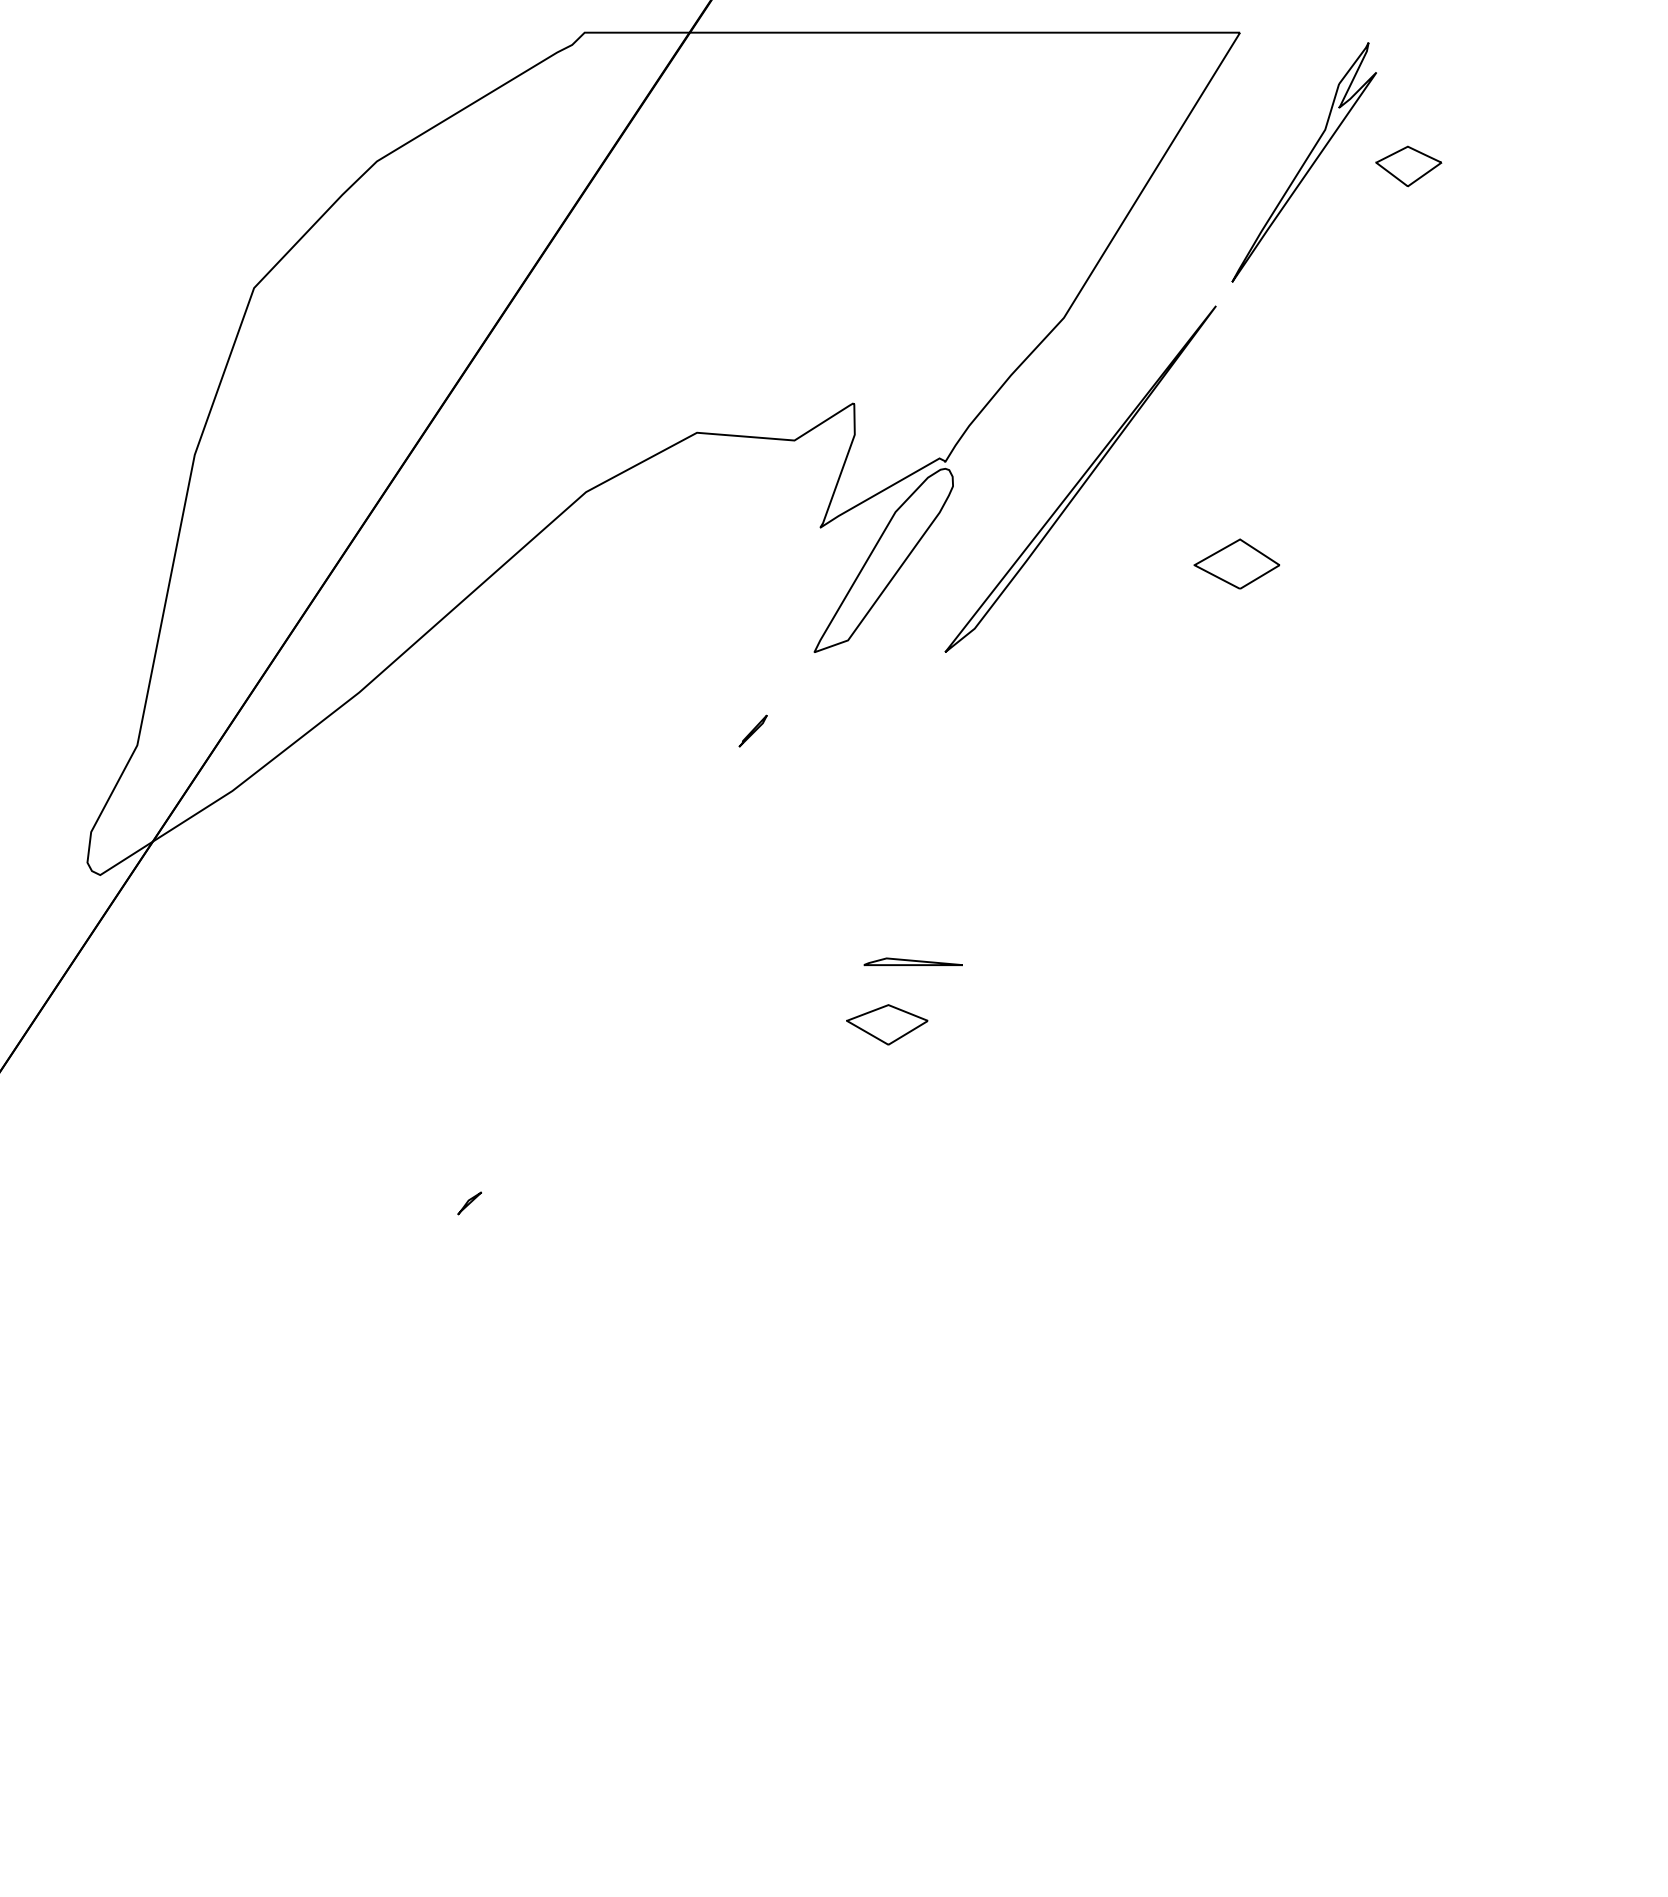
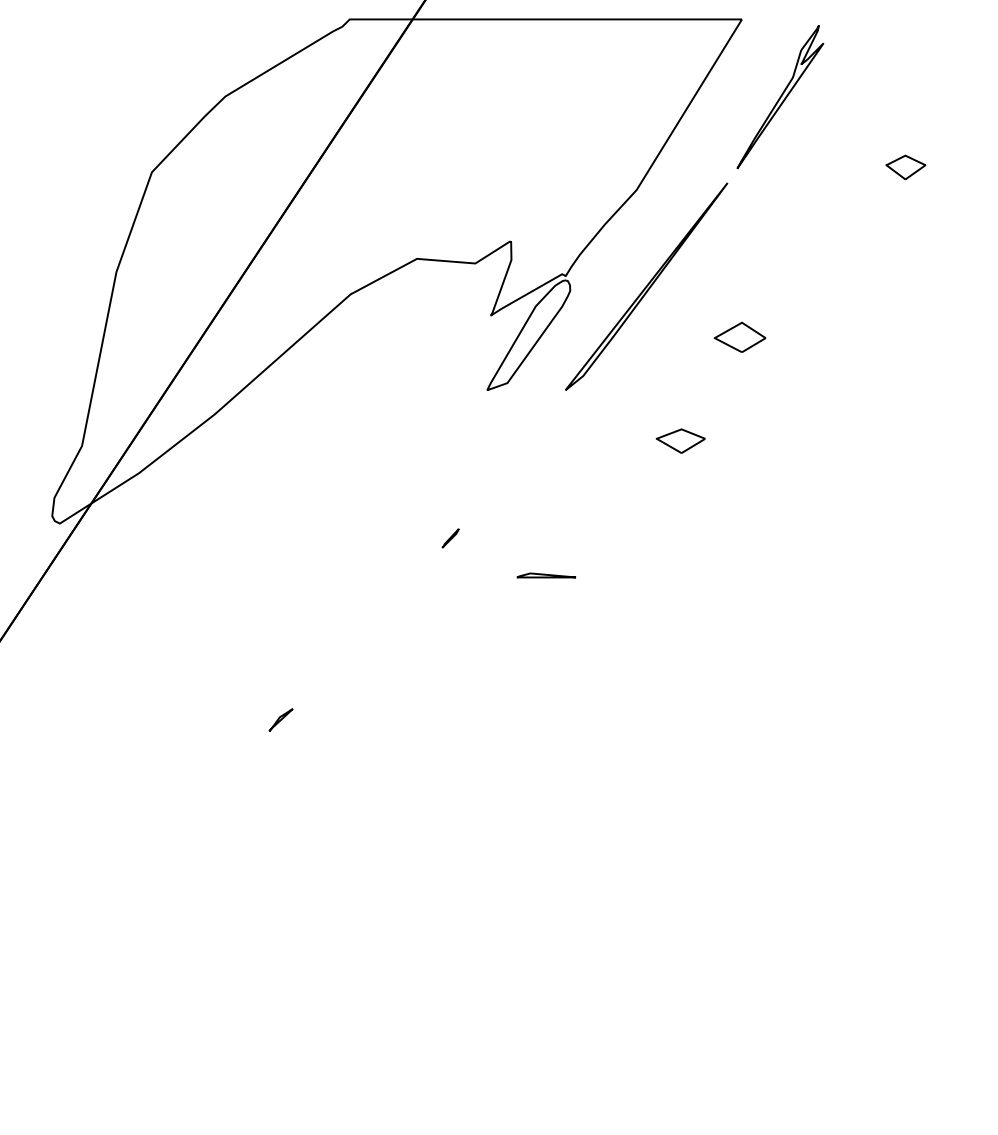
part: (1407, 166) -> (905, 167), moved
line: (752, 731) -> (450, 538), moved
part: (886, 1023) -> (680, 440), moved
part: (468, 1202) -> (280, 719), size x1.67

